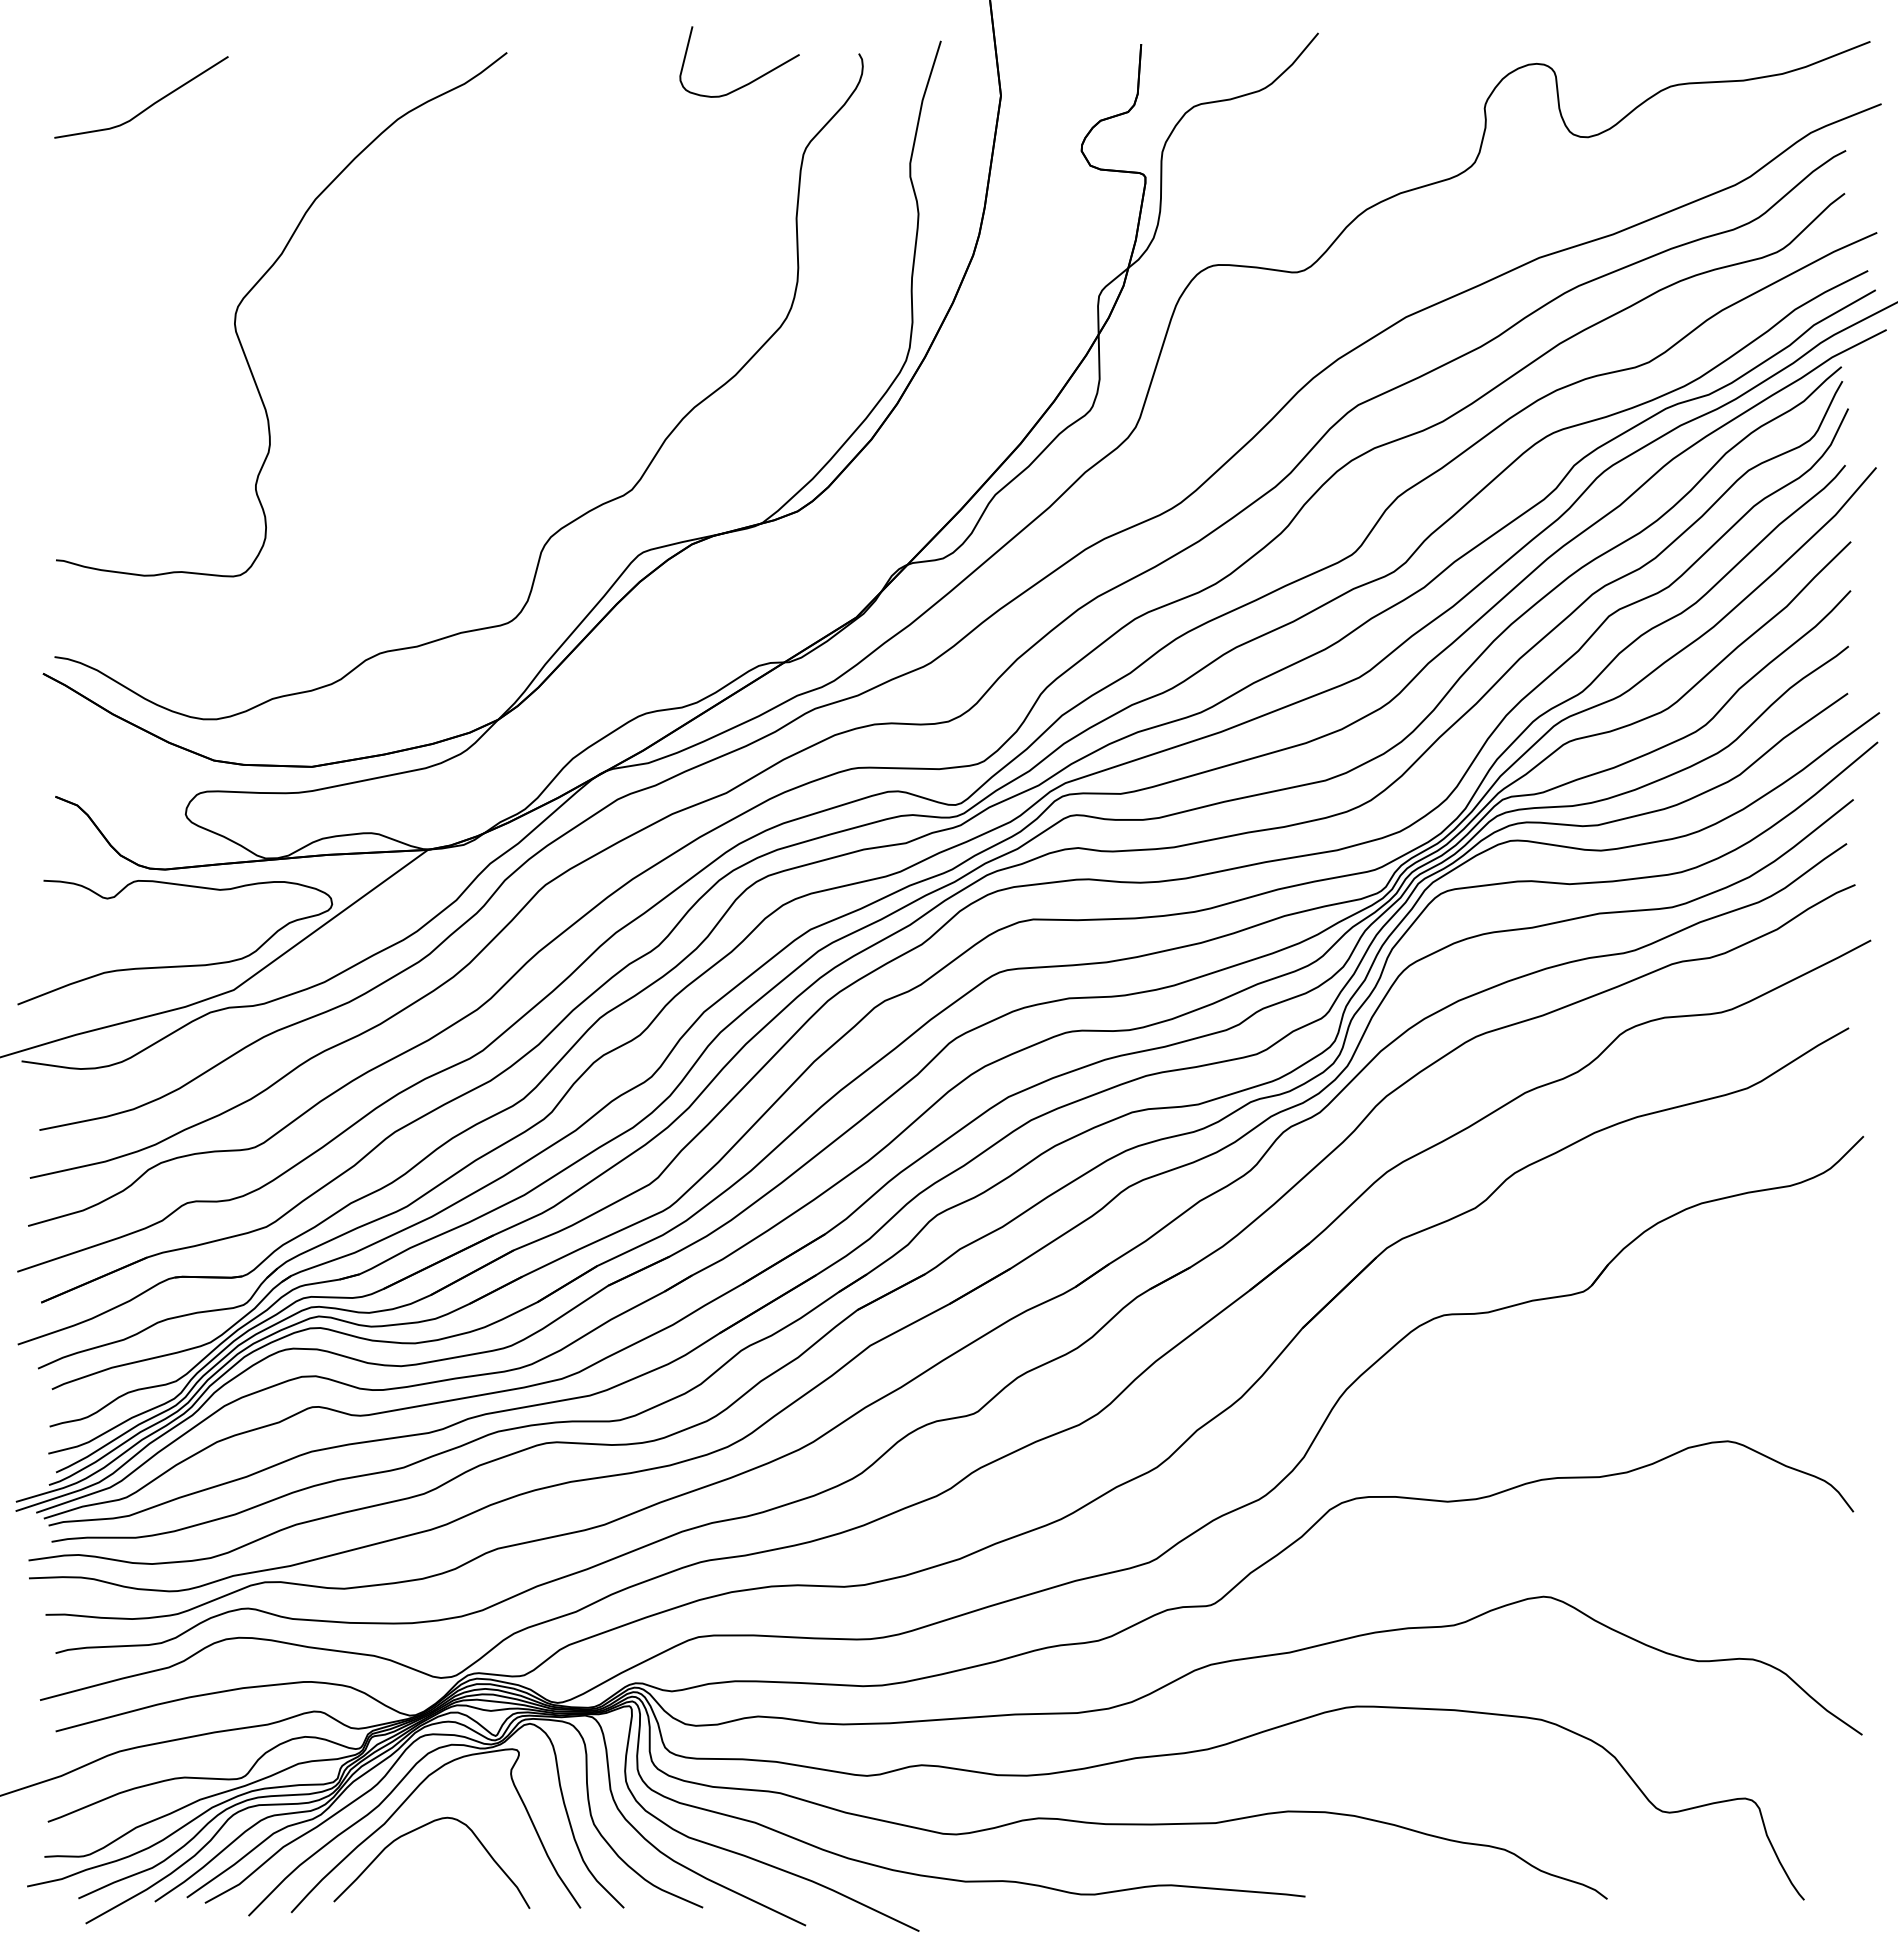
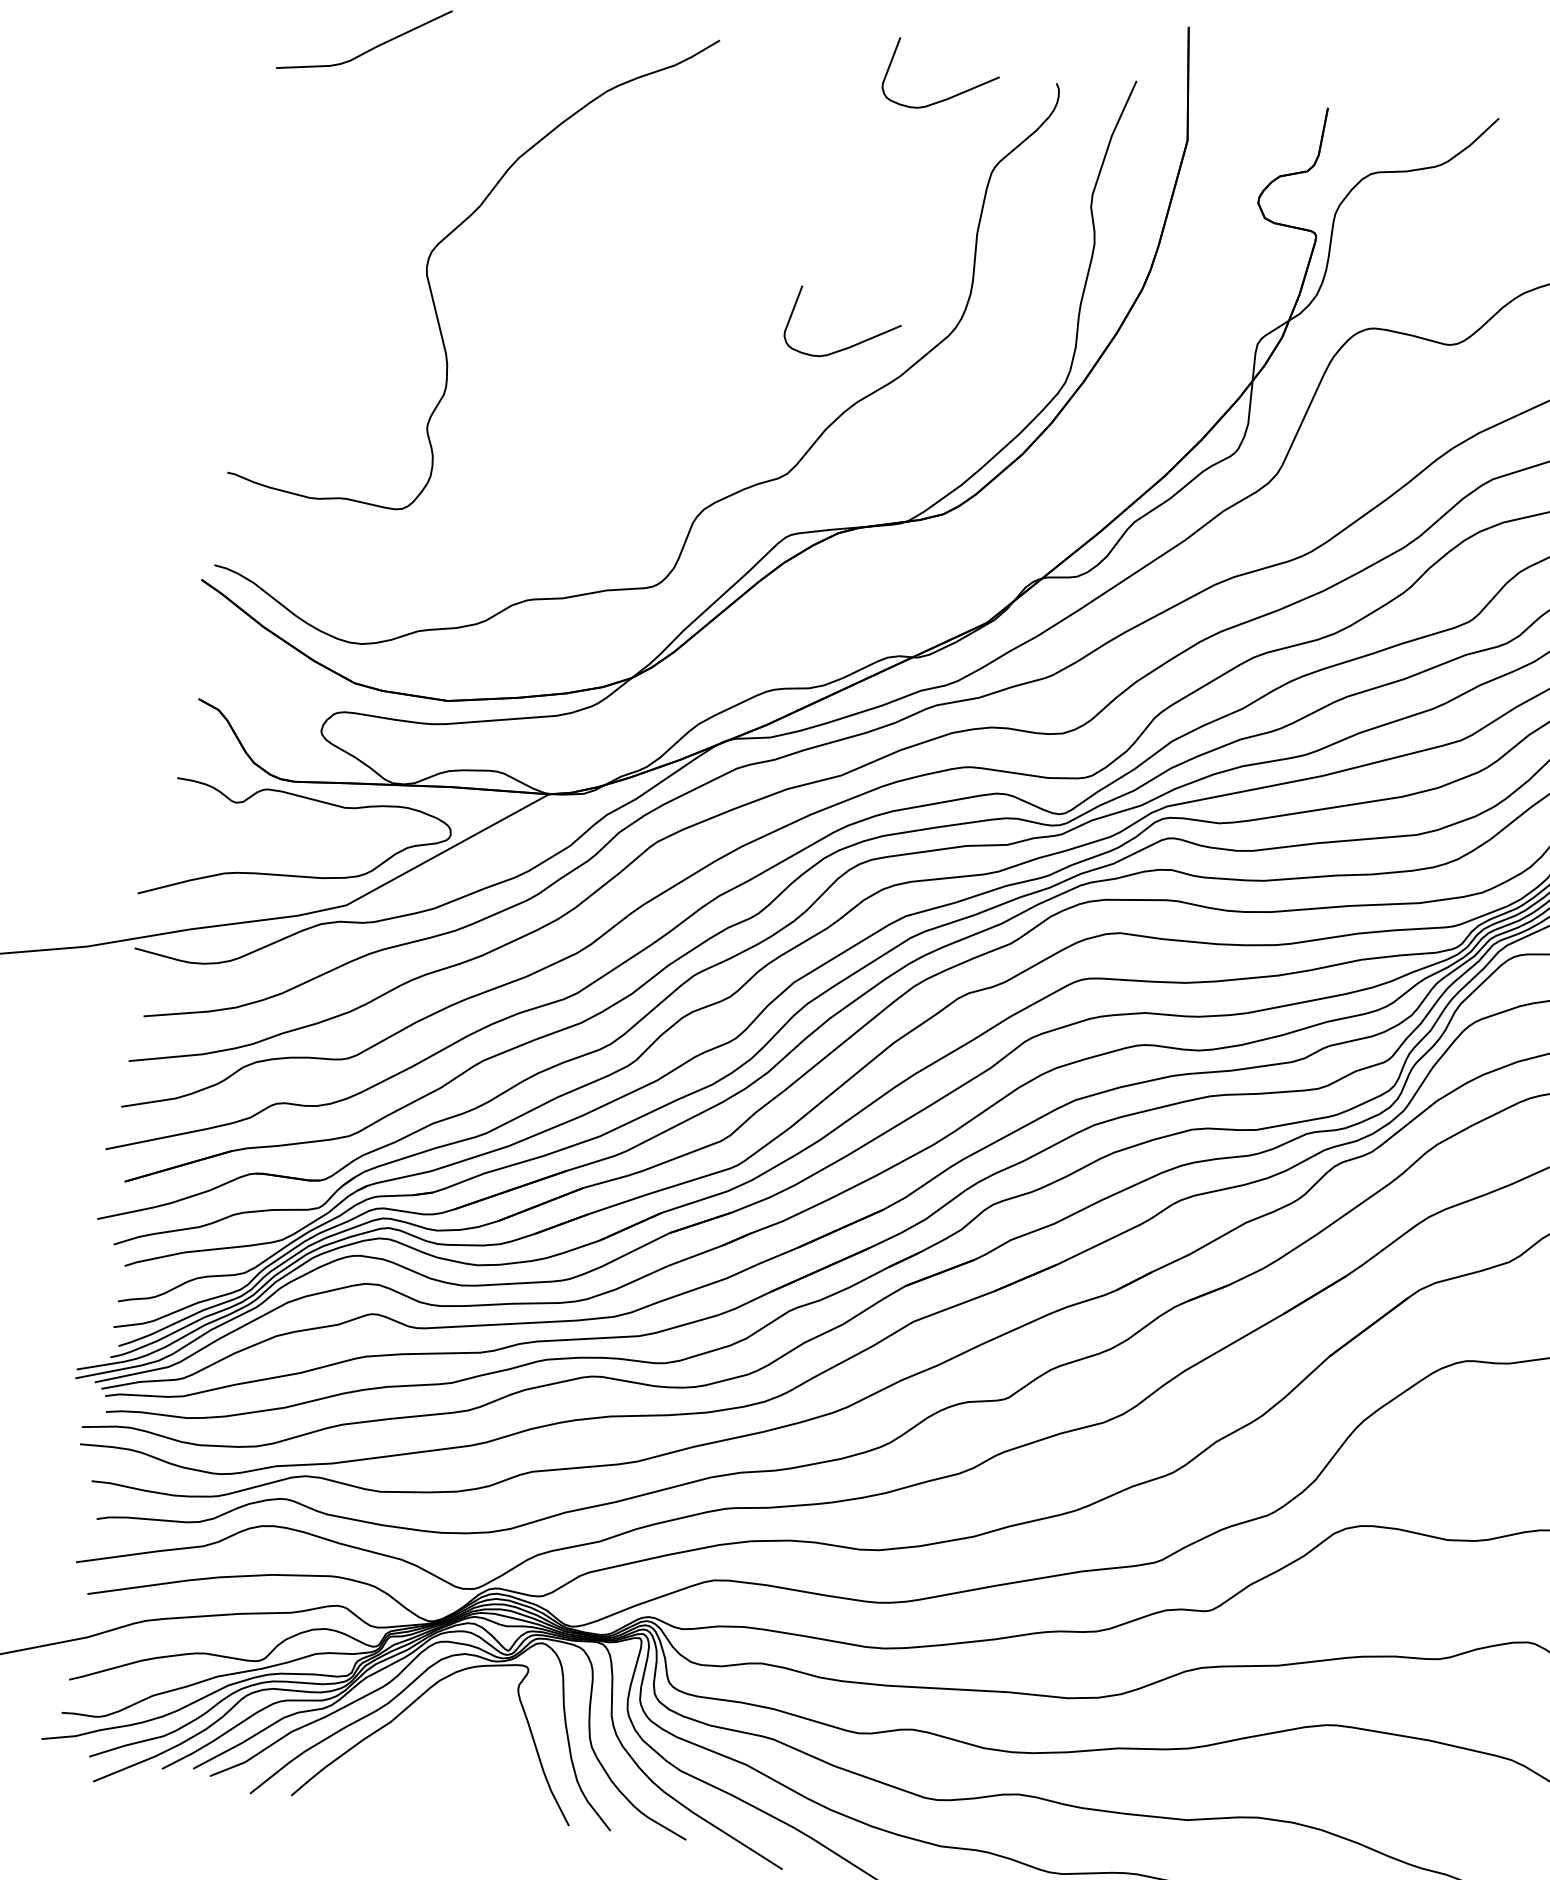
curve: (681, 349) -> (851, 345), added
curve: (416, 1830) -> (421, 1731), removed

